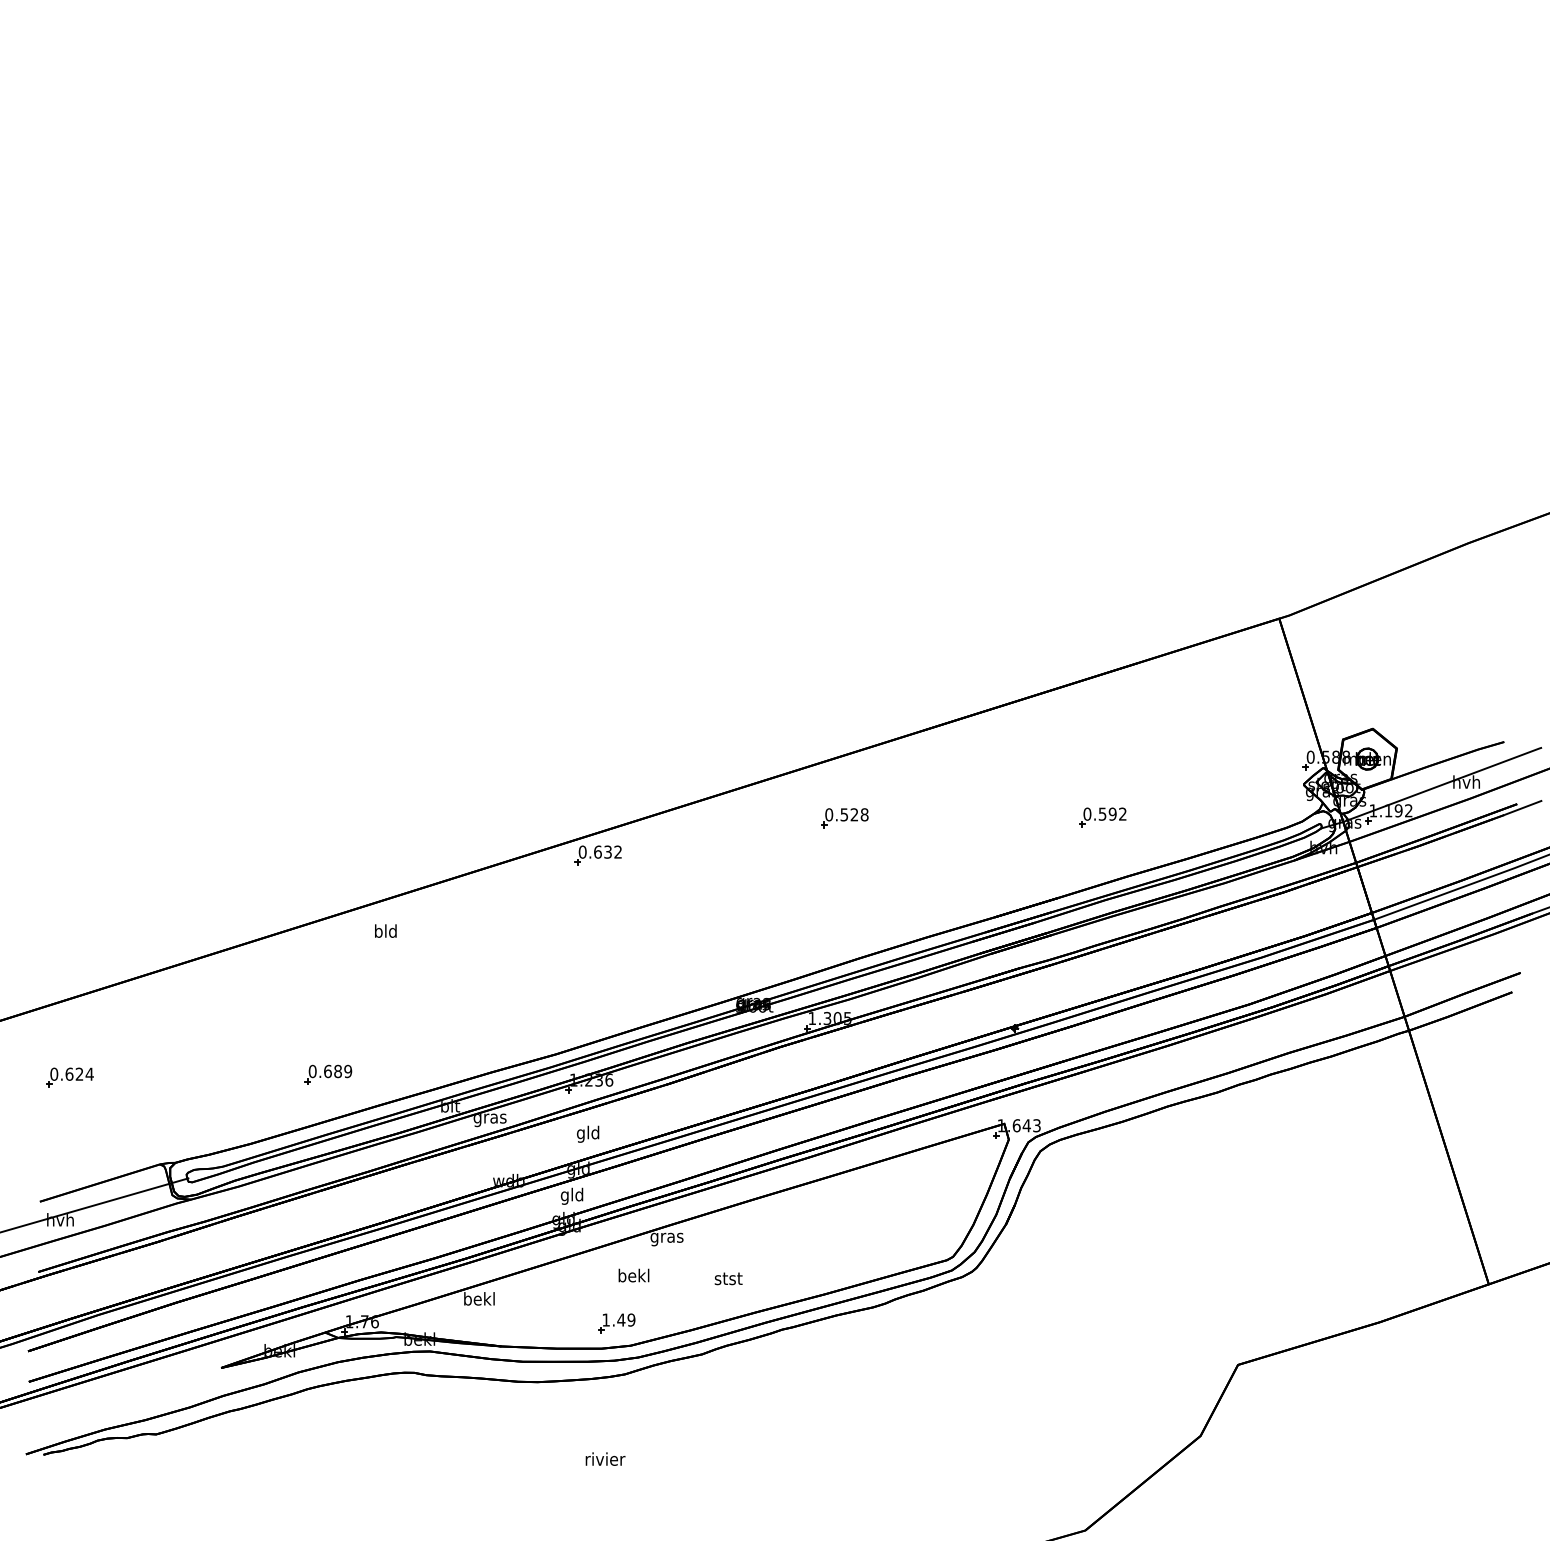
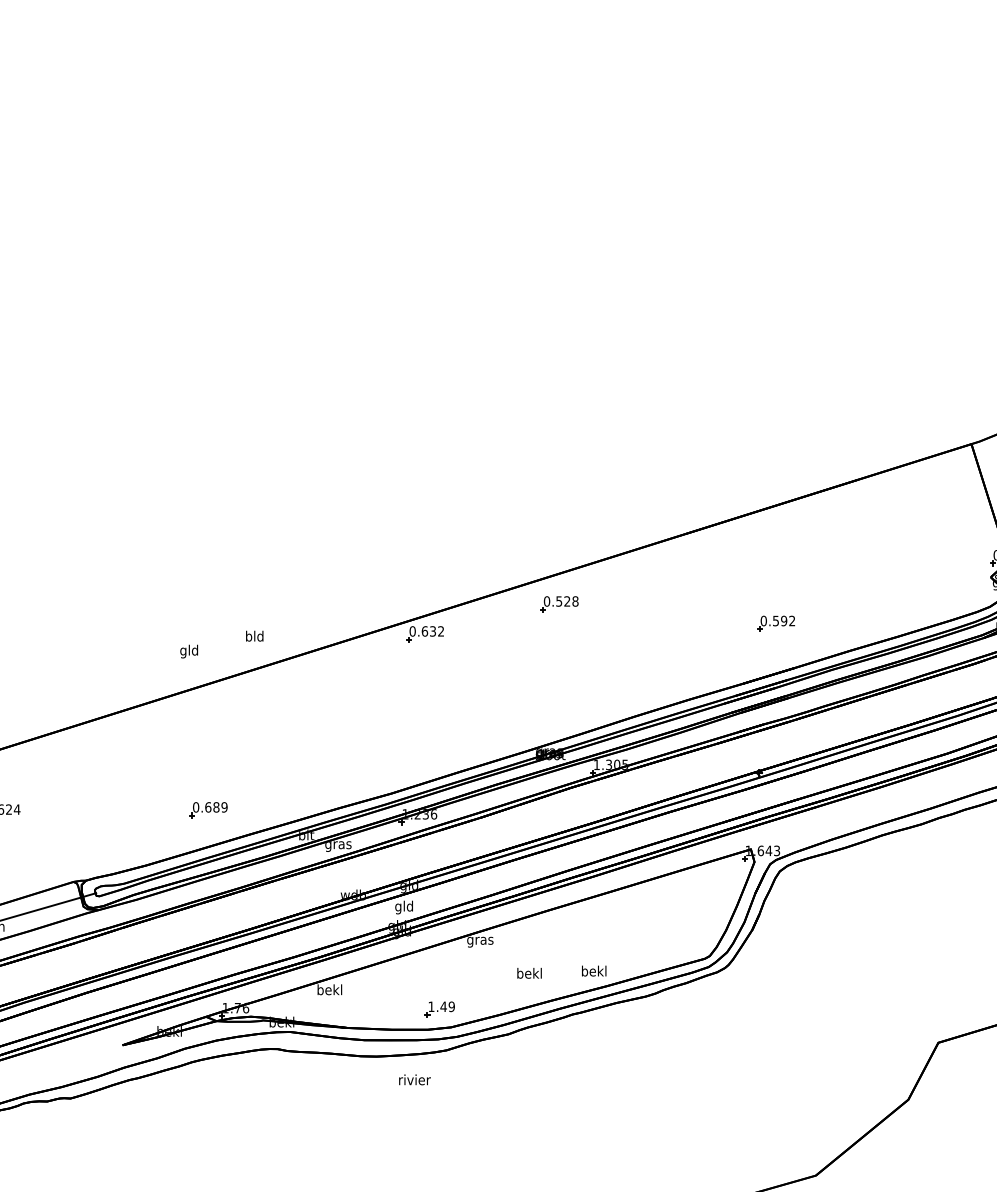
part: (1102, 817) -> (775, 623), moved
part: (844, 818) -> (559, 604), moved
text: (385, 930) -> (254, 635), moved
text: (588, 1133) -> (189, 650), moved
text: (633, 1275) -> (593, 971), moved
text: (728, 1278) -> (529, 973), stst -> bekl
text: (605, 1458) -> (414, 1079), moved

